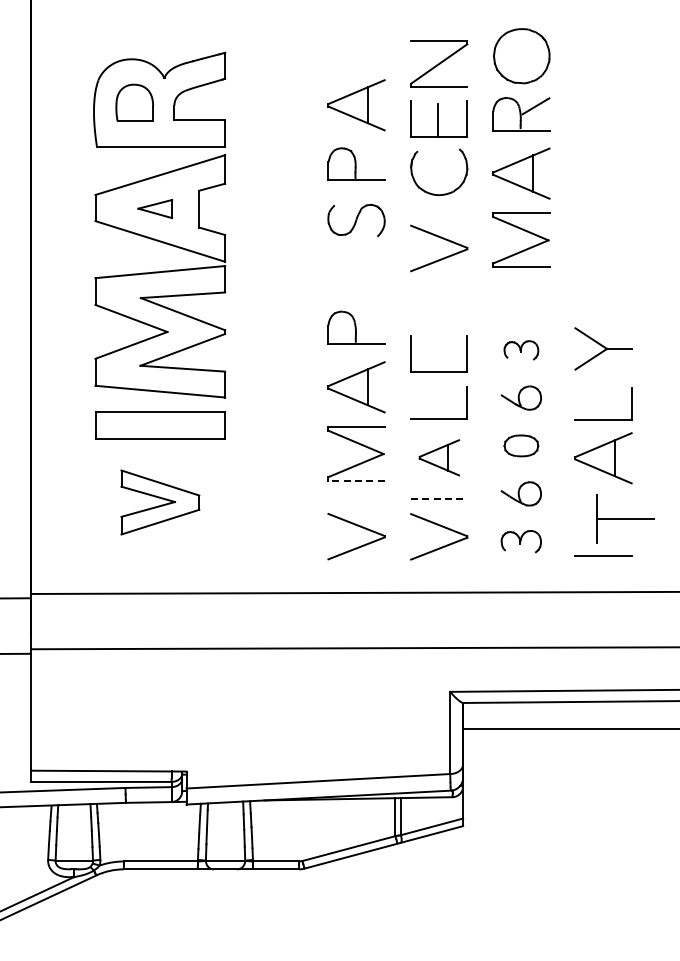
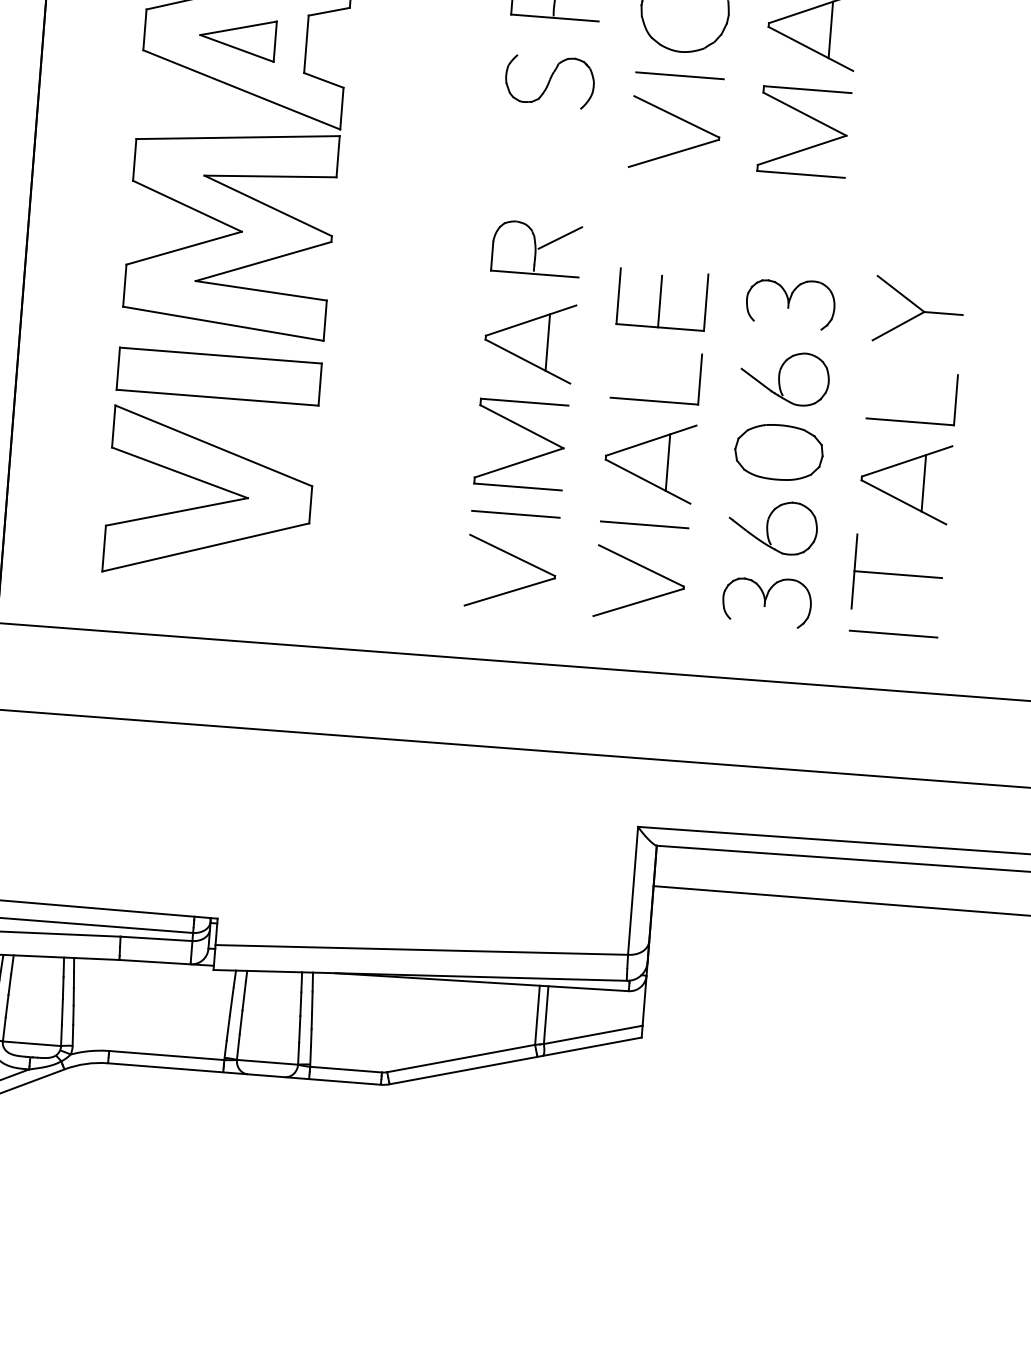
part: (155, 208) -> (238, 37), size x1.43
line: (439, 210) -> (680, 75), added
line: (370, 319) -> (559, 237), added
part: (521, 350) -> (790, 303), size x1.67
line: (437, 355) -> (659, 301), added
part: (521, 397) -> (785, 377), size x1.43
part: (521, 445) -> (779, 451), size x1.67
part: (439, 457) -> (650, 460), size x1.43
line: (356, 481) -> (517, 487), dashed -> solid
part: (521, 493) -> (773, 526), size x1.43
line: (356, 498) -> (515, 514), added
line: (439, 498) -> (645, 524), dashed -> solid
part: (160, 502) -> (210, 496), size x1.67
part: (625, 518) -> (898, 574), moved
part: (521, 541) -> (767, 601), size x1.43

